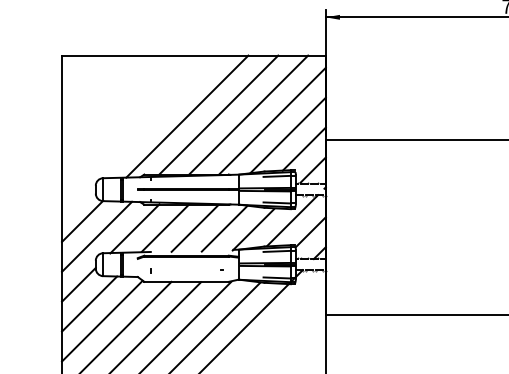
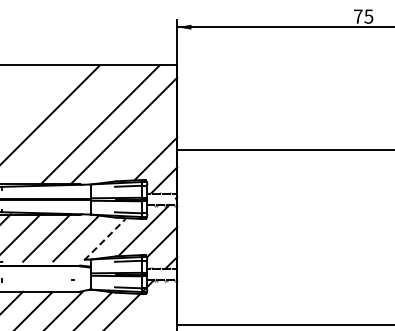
line: (218, 114) -> (69, 124), removed
line: (287, 135) -> (138, 145), removed
line: (253, 229) -> (104, 239), solid -> dashed

